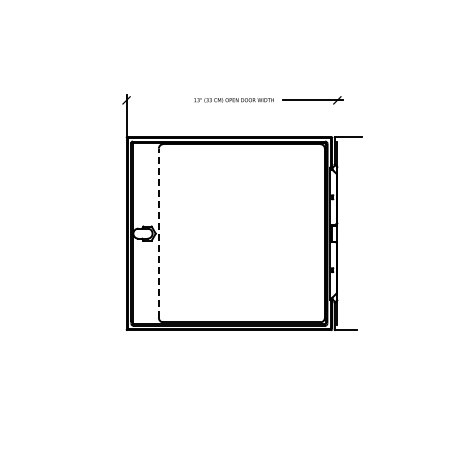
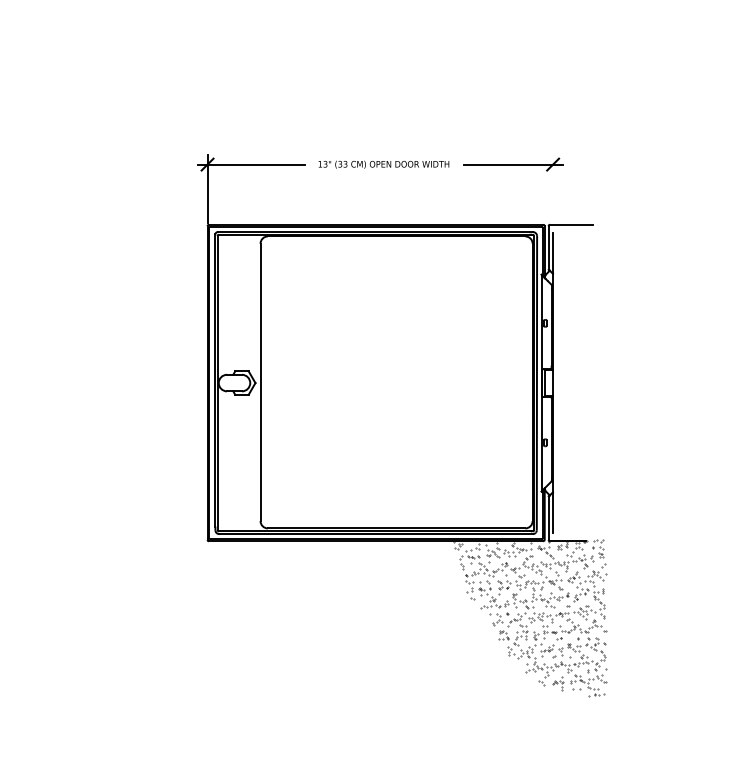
line: (152, 100) -> (250, 164), added
line: (158, 233) -> (259, 382), dashed -> solid
hatch: (322, 376) -> (528, 617), added

